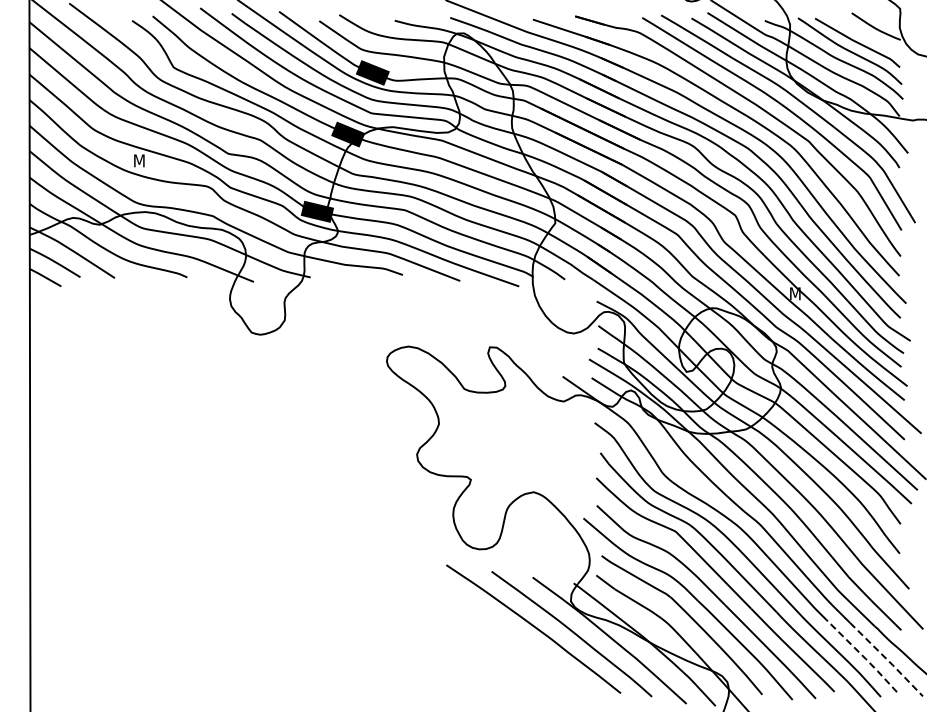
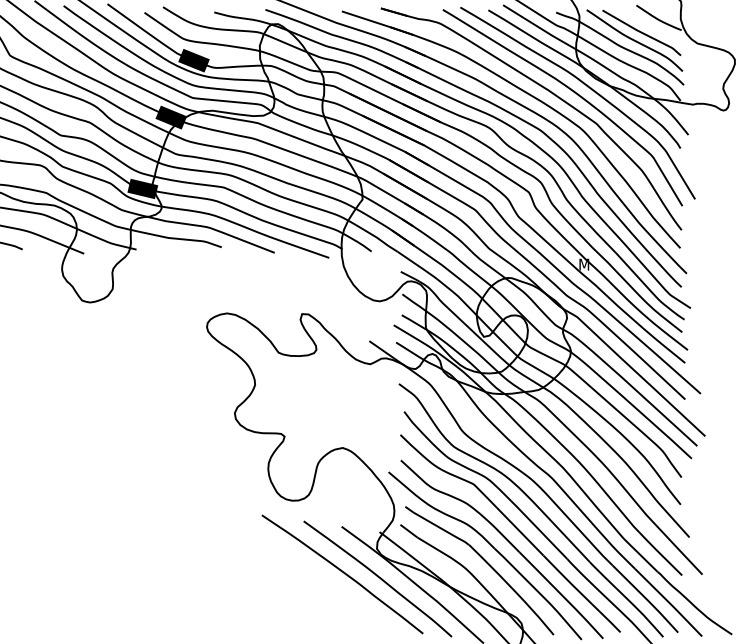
line: (862, 655) -> (646, 598), dashed -> solid
line: (887, 660) -> (669, 603), dashed -> solid

